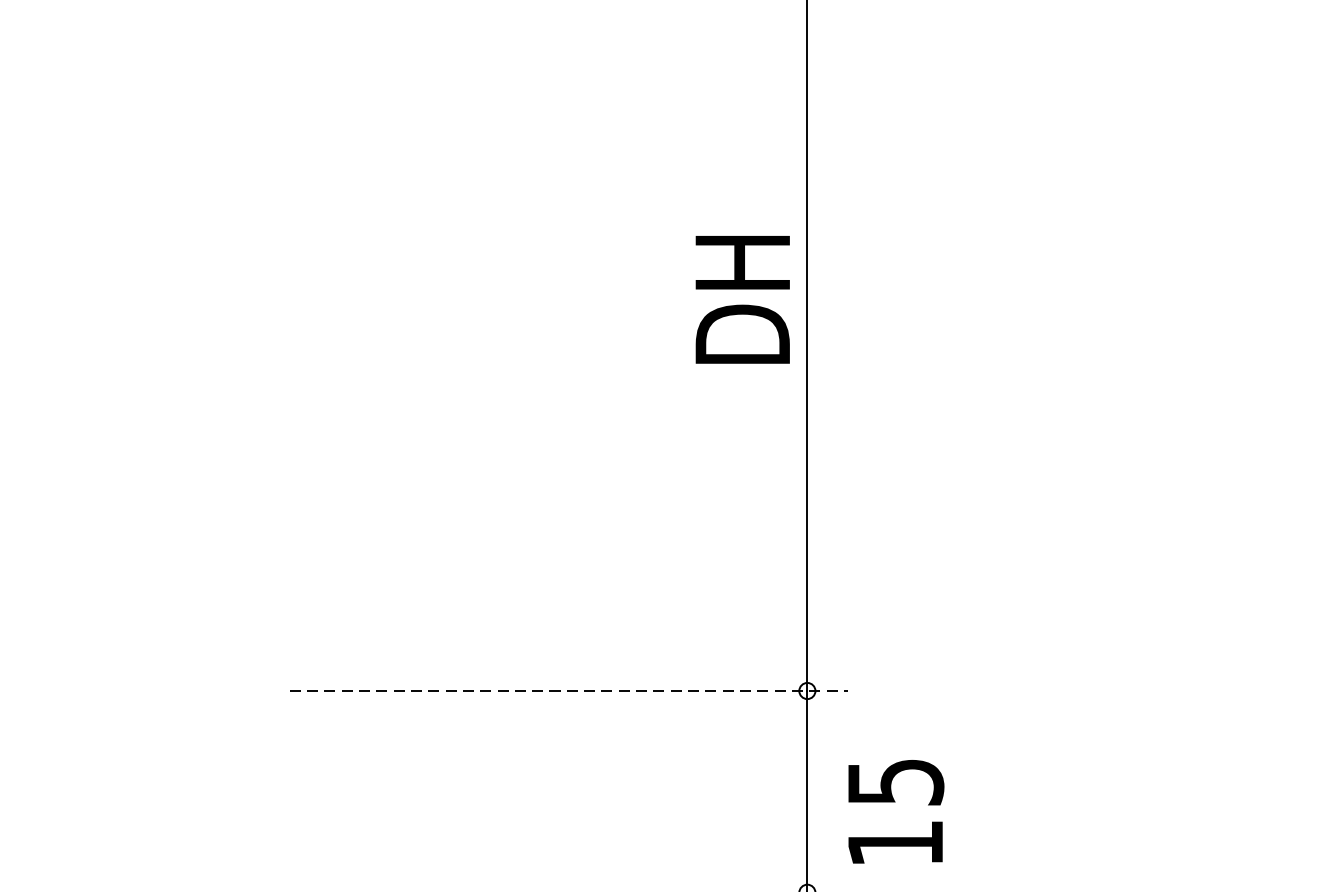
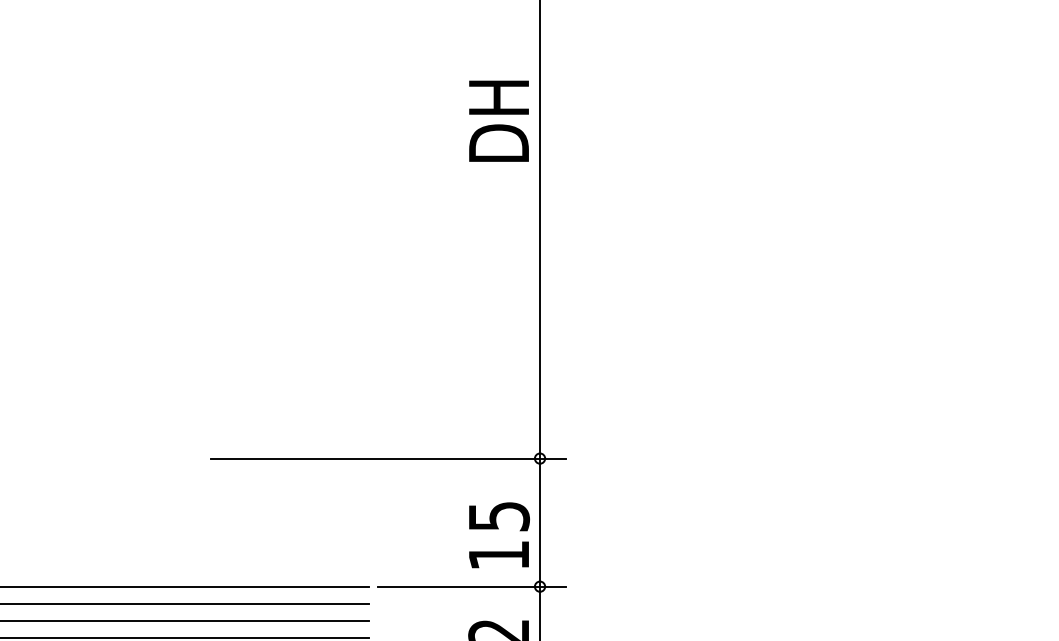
text: (741, 298) -> (498, 120), moved
line: (568, 690) -> (388, 458), dashed -> solid
text: (896, 812) -> (499, 535), moved

